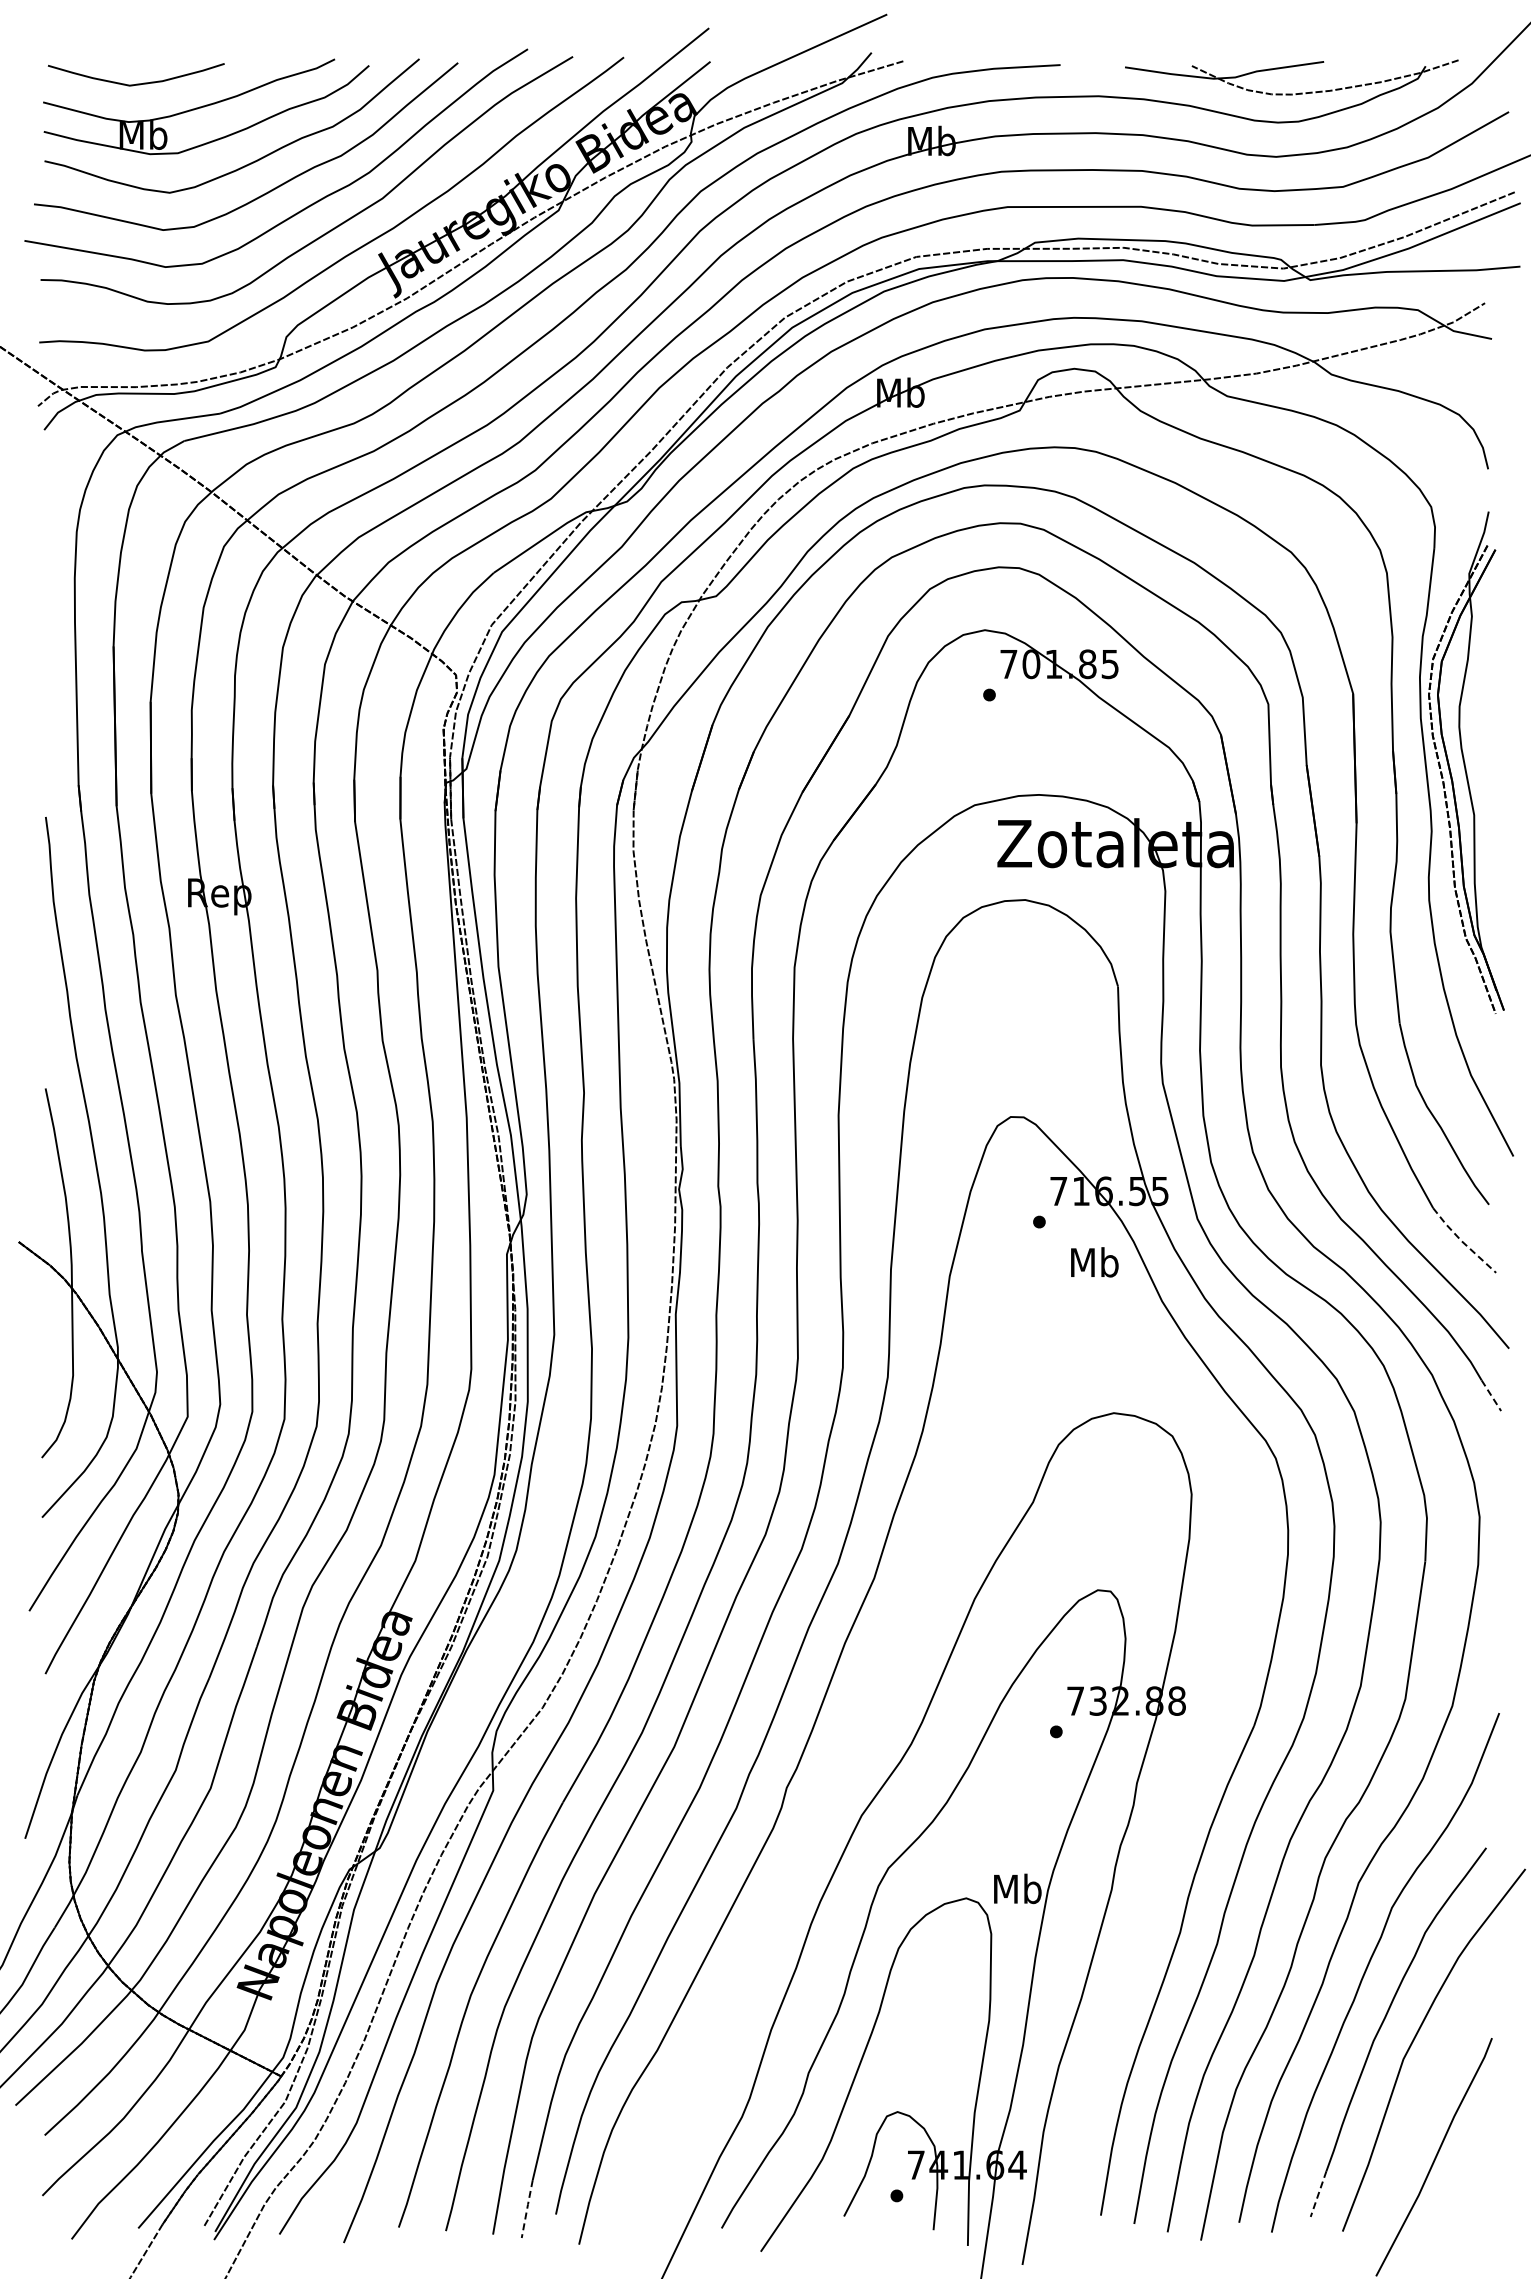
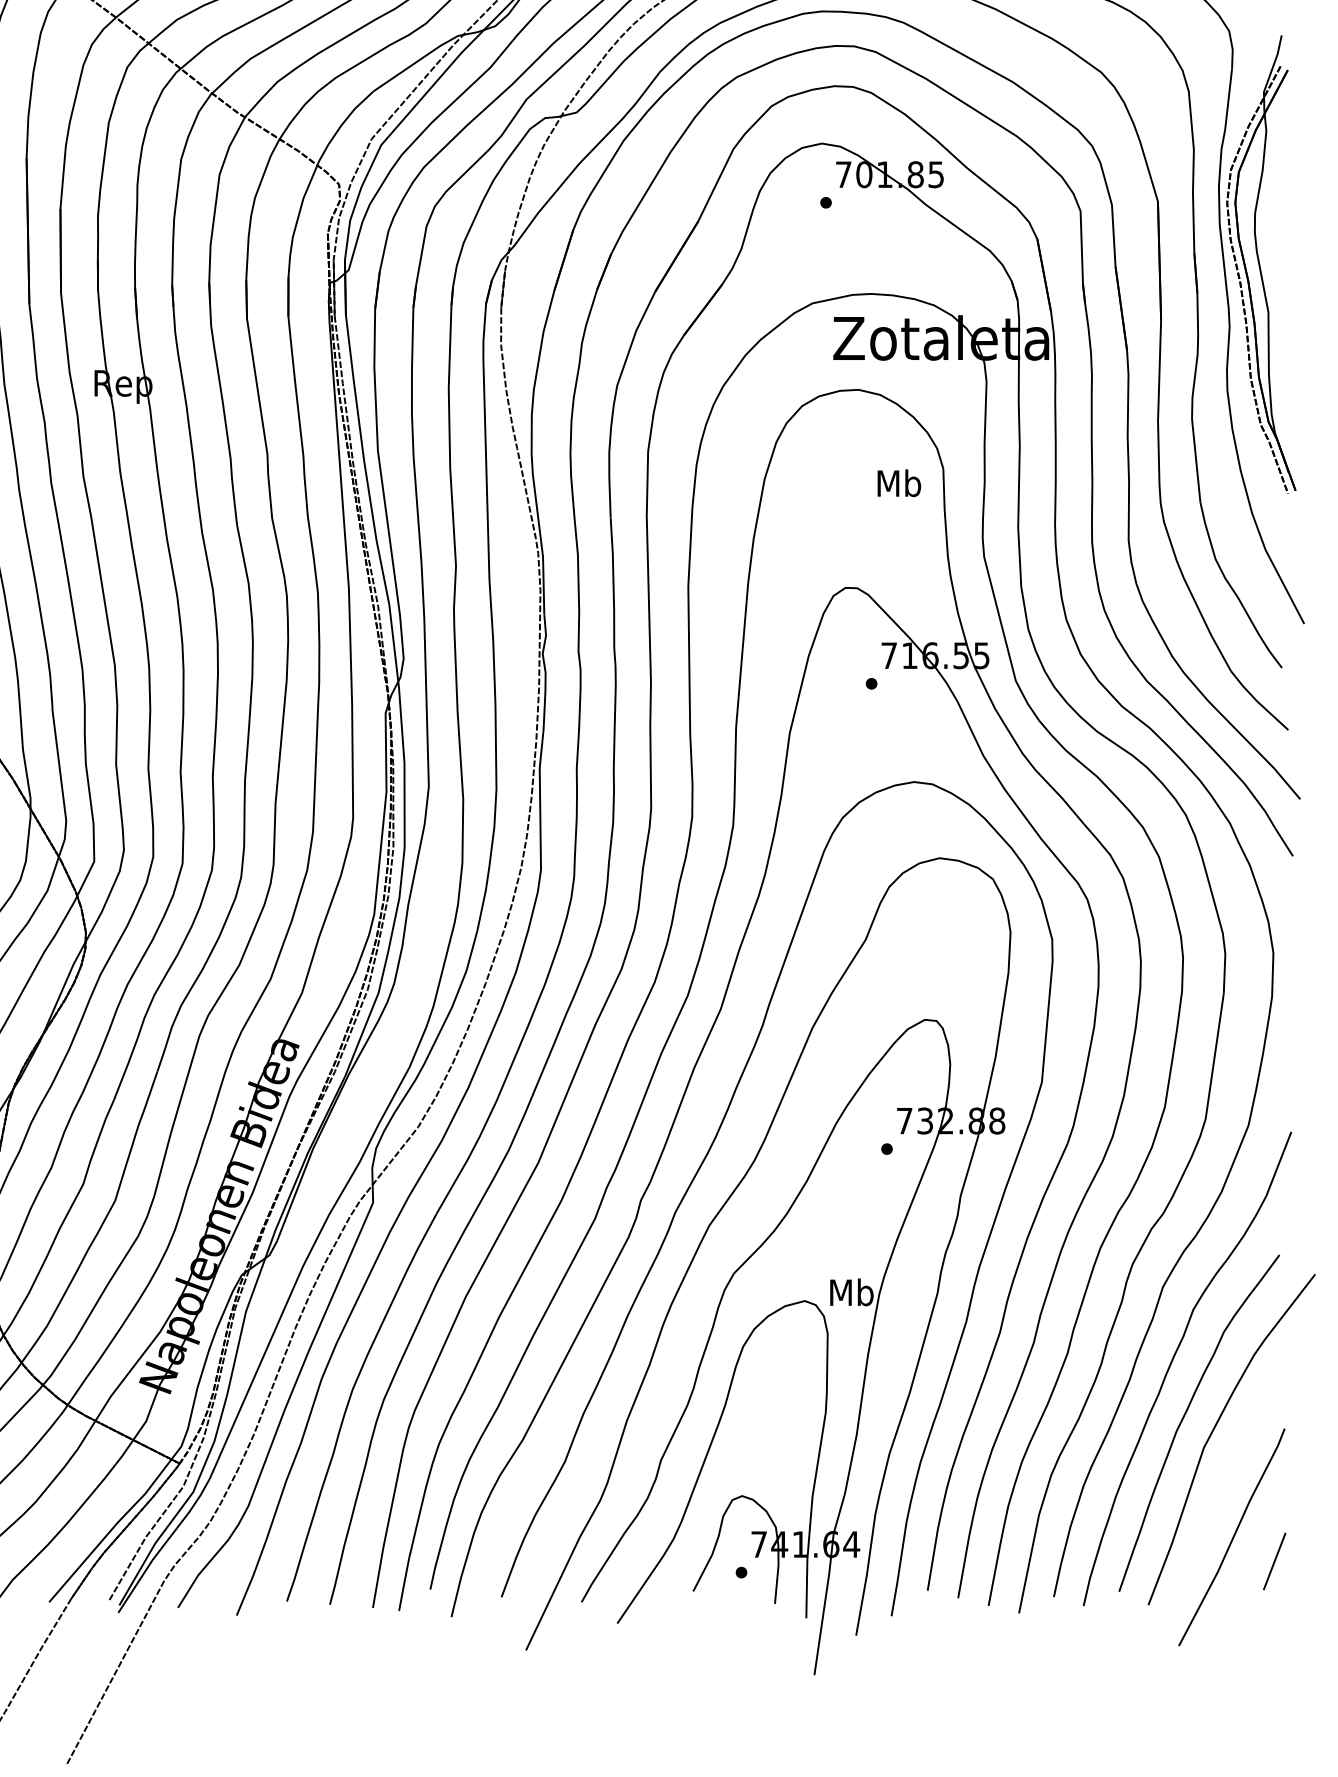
line: (1461, 1241) -> (1256, 701), dashed -> solid
text: (1094, 1262) -> (899, 483), moved
line: (1491, 1396) -> (1284, 843), dashed -> solid
curve: (857, 1743) -> (705, 1159), added
line: (1480, 2183) -> (1274, 1561), added
line: (1318, 2194) -> (1126, 1571), dashed -> solid
line: (527, 2209) -> (404, 1585), dashed -> solid

